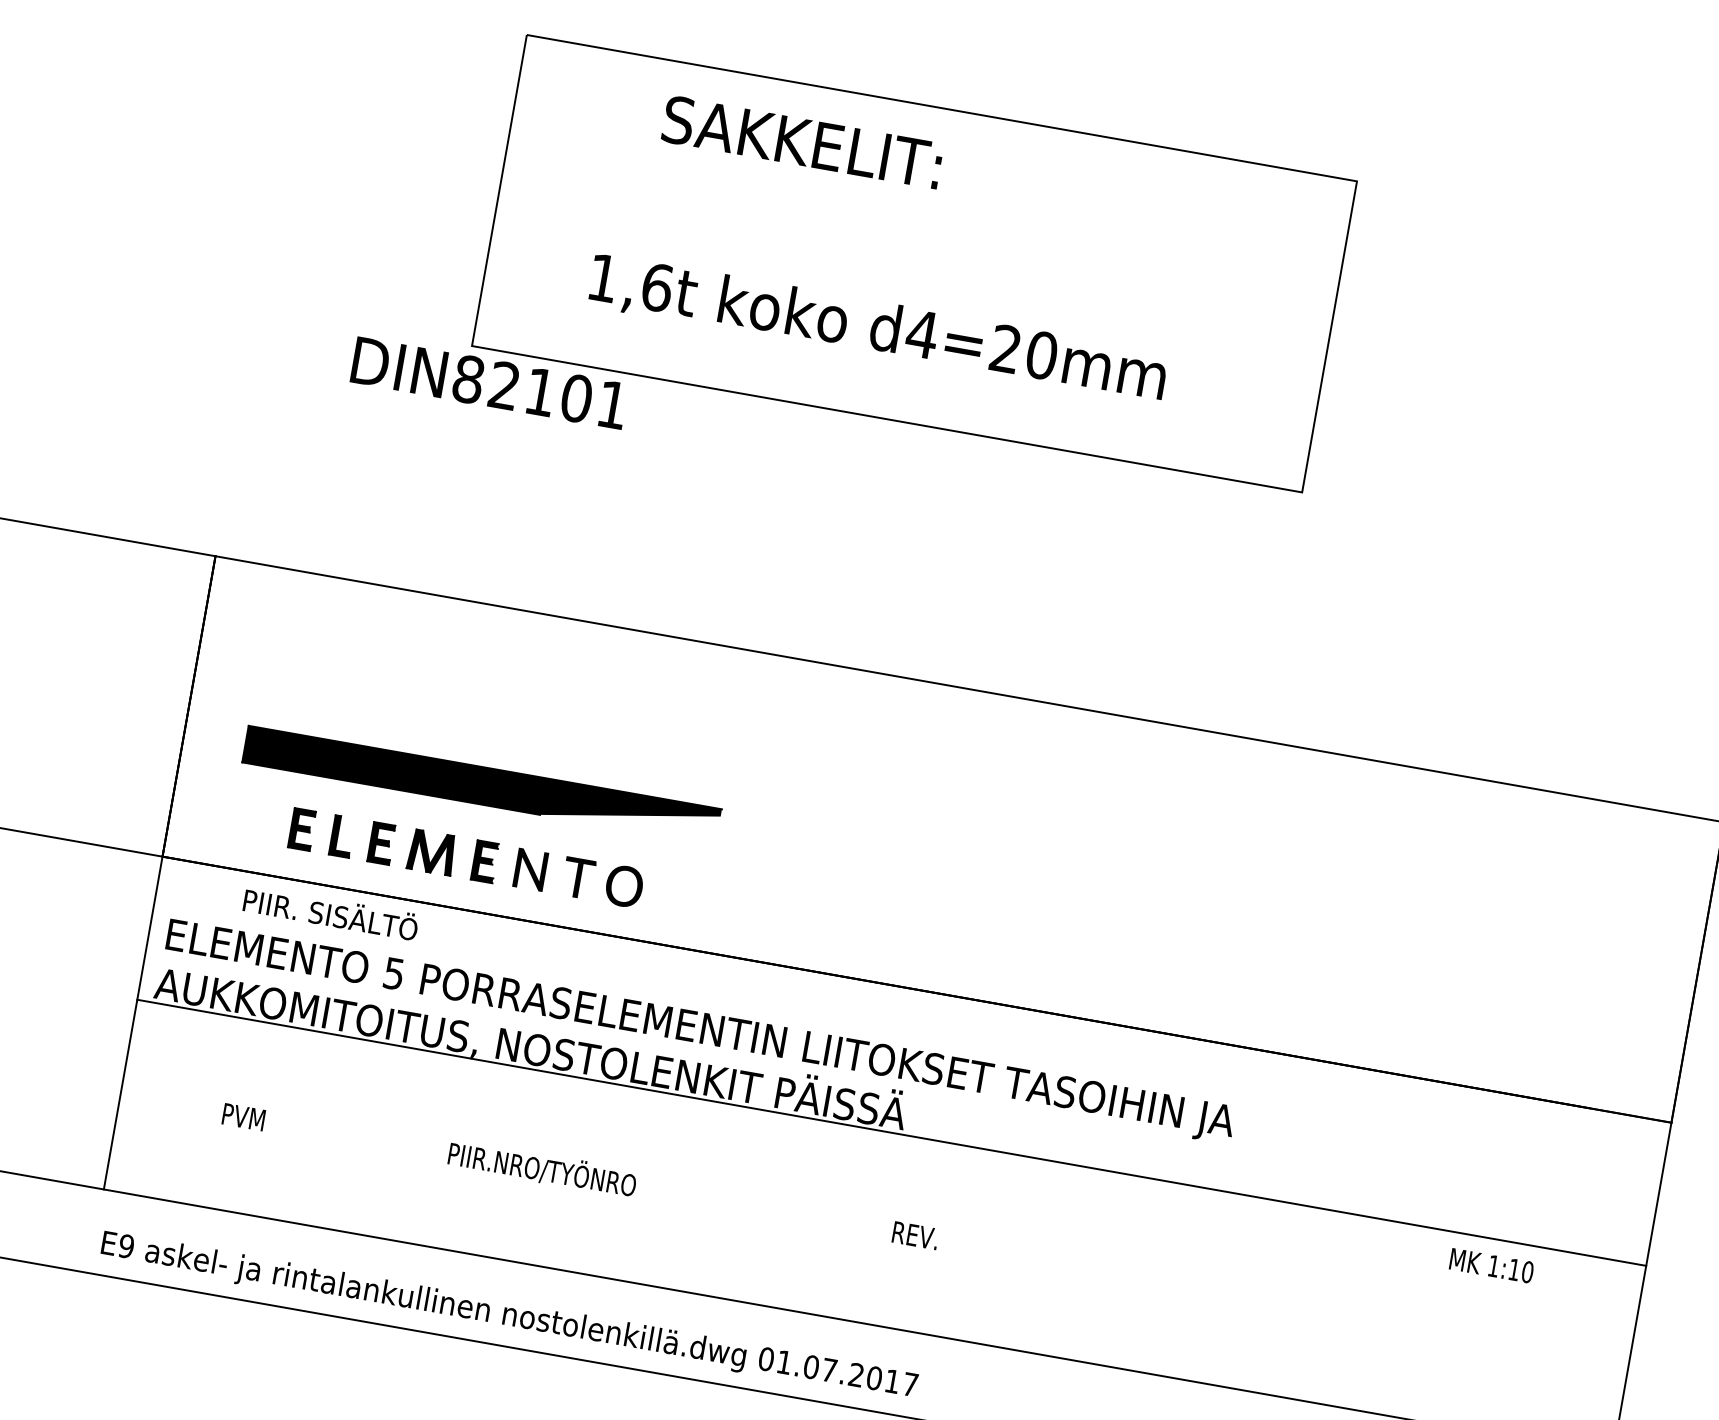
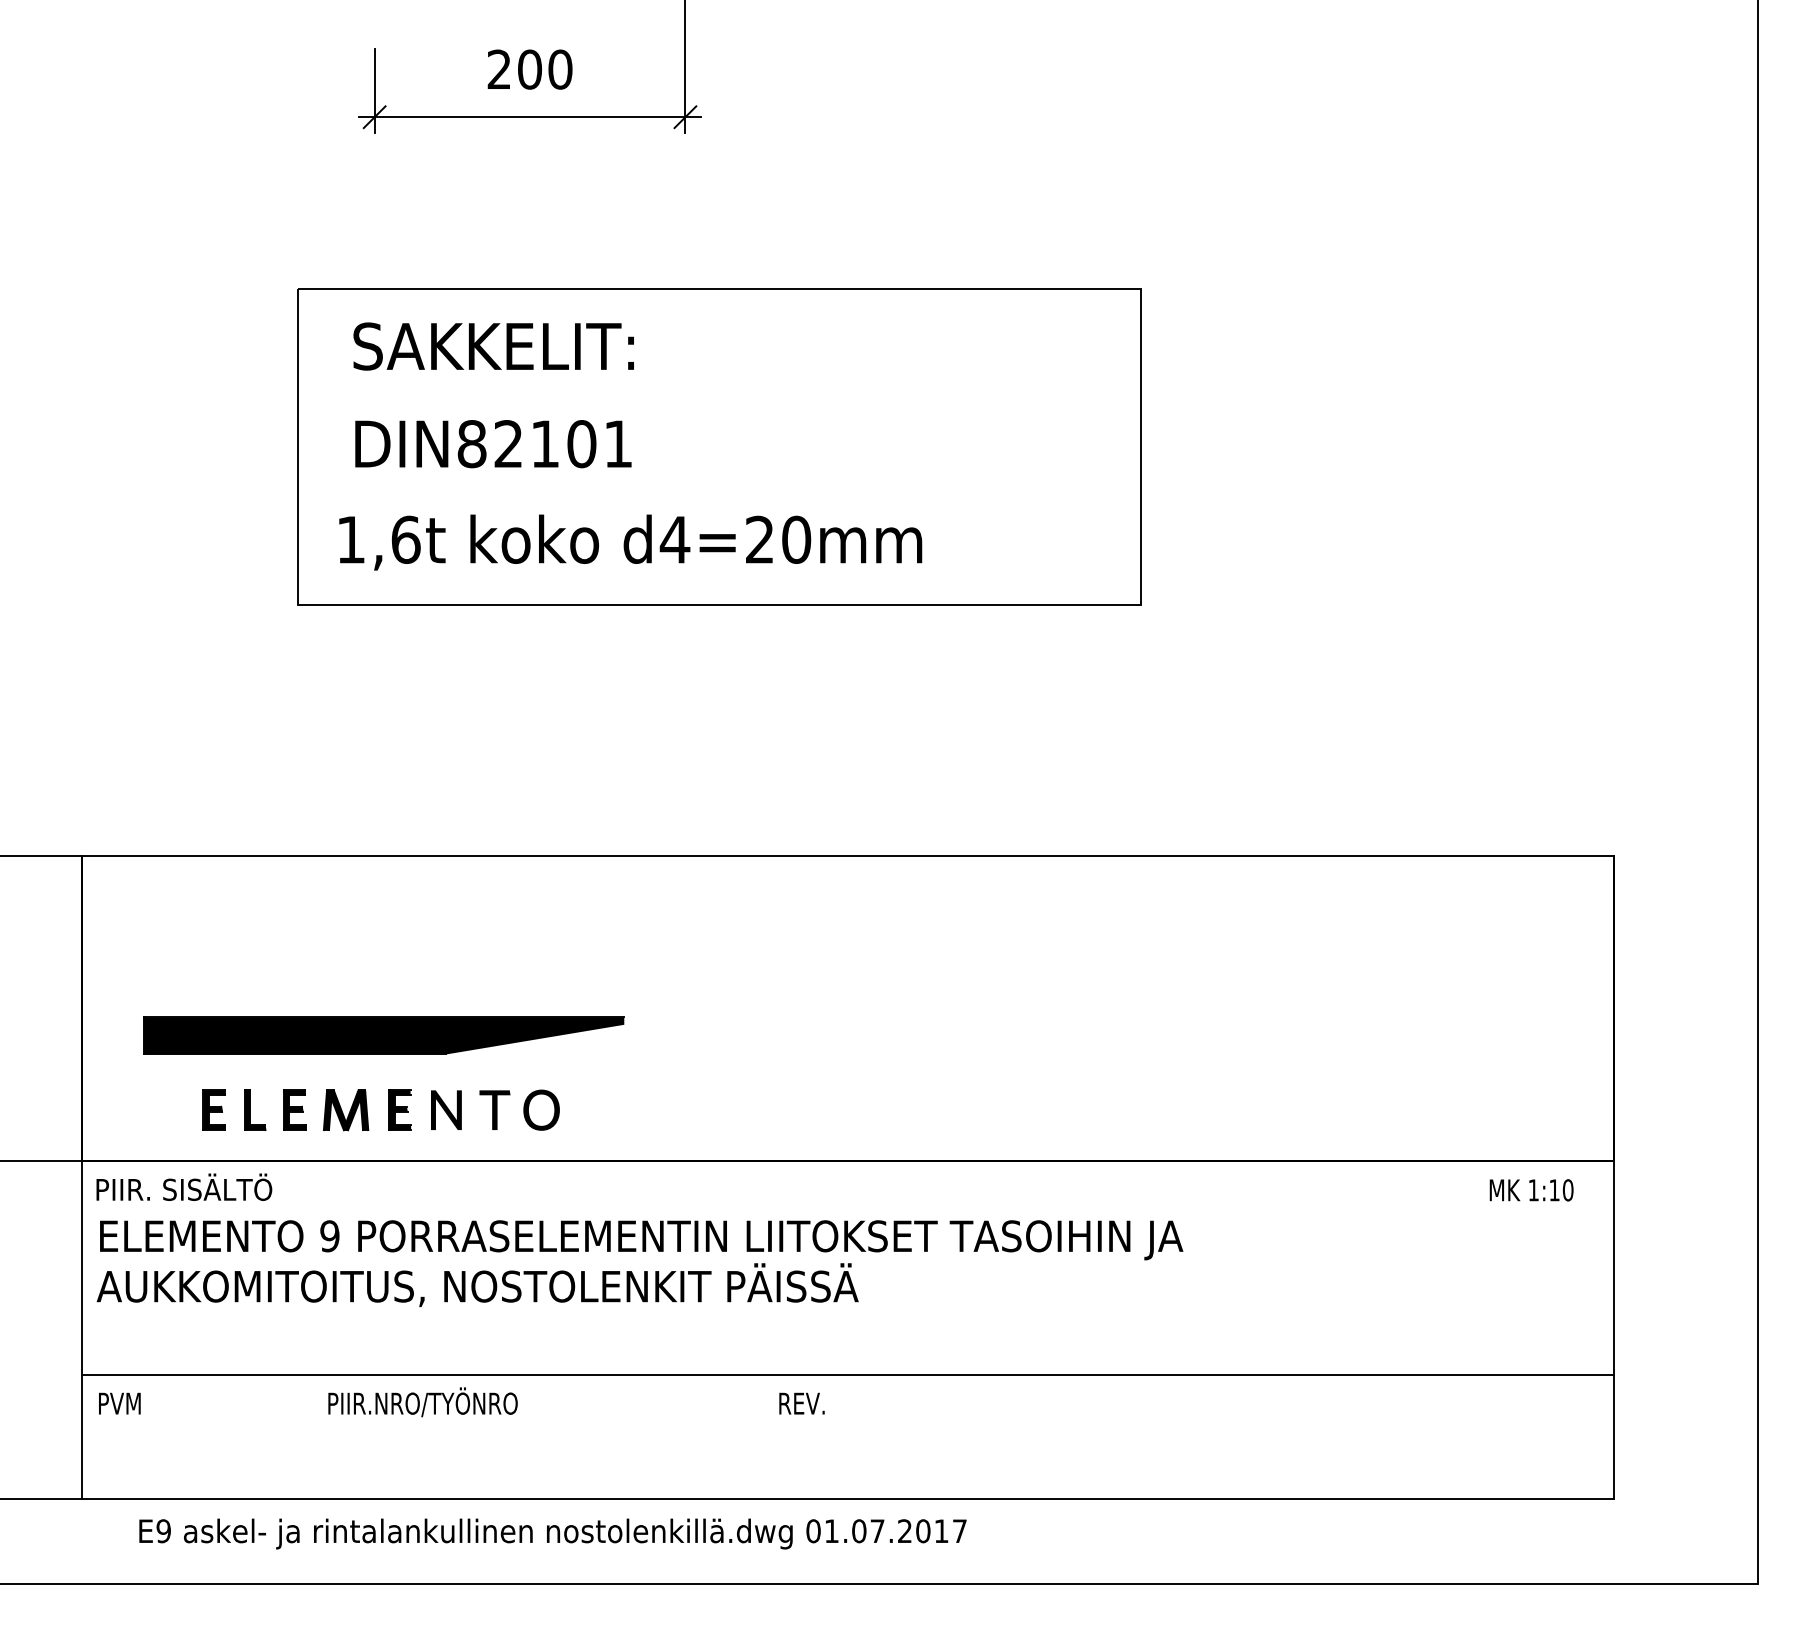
text: (802, 142) -> (493, 346), moved
text: (877, 329) -> (630, 542), moved
text: (489, 383) -> (493, 444), moved
text: (331, 912) -> (184, 1186), moved
text: (393, 973) -> (329, 1236), 5 -> 9
line: (891, 1132) -> (847, 1375), moved
text: (580, 1175) -> (461, 1402), moved
text: (1491, 1266) -> (1531, 1190), moved
text: (508, 1316) -> (552, 1533), moved

